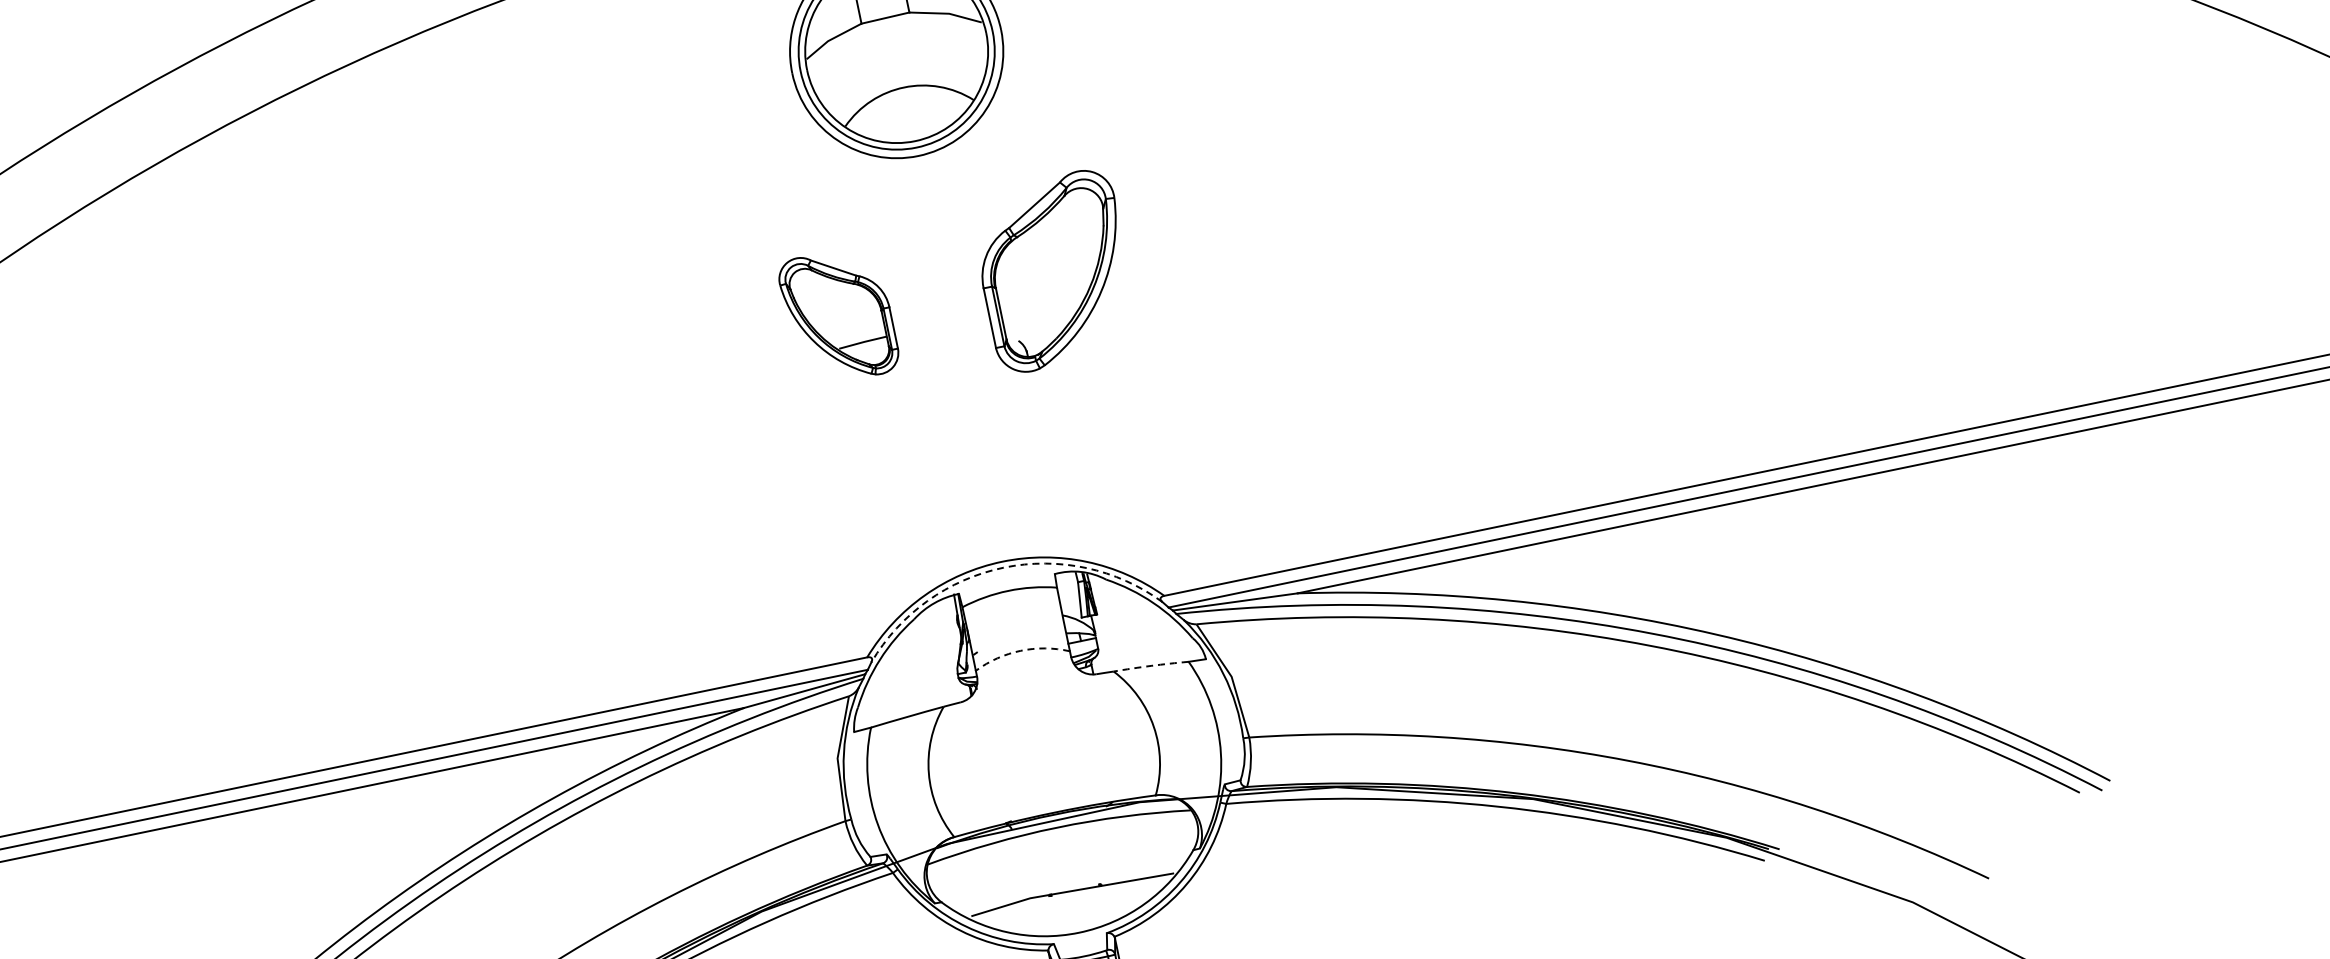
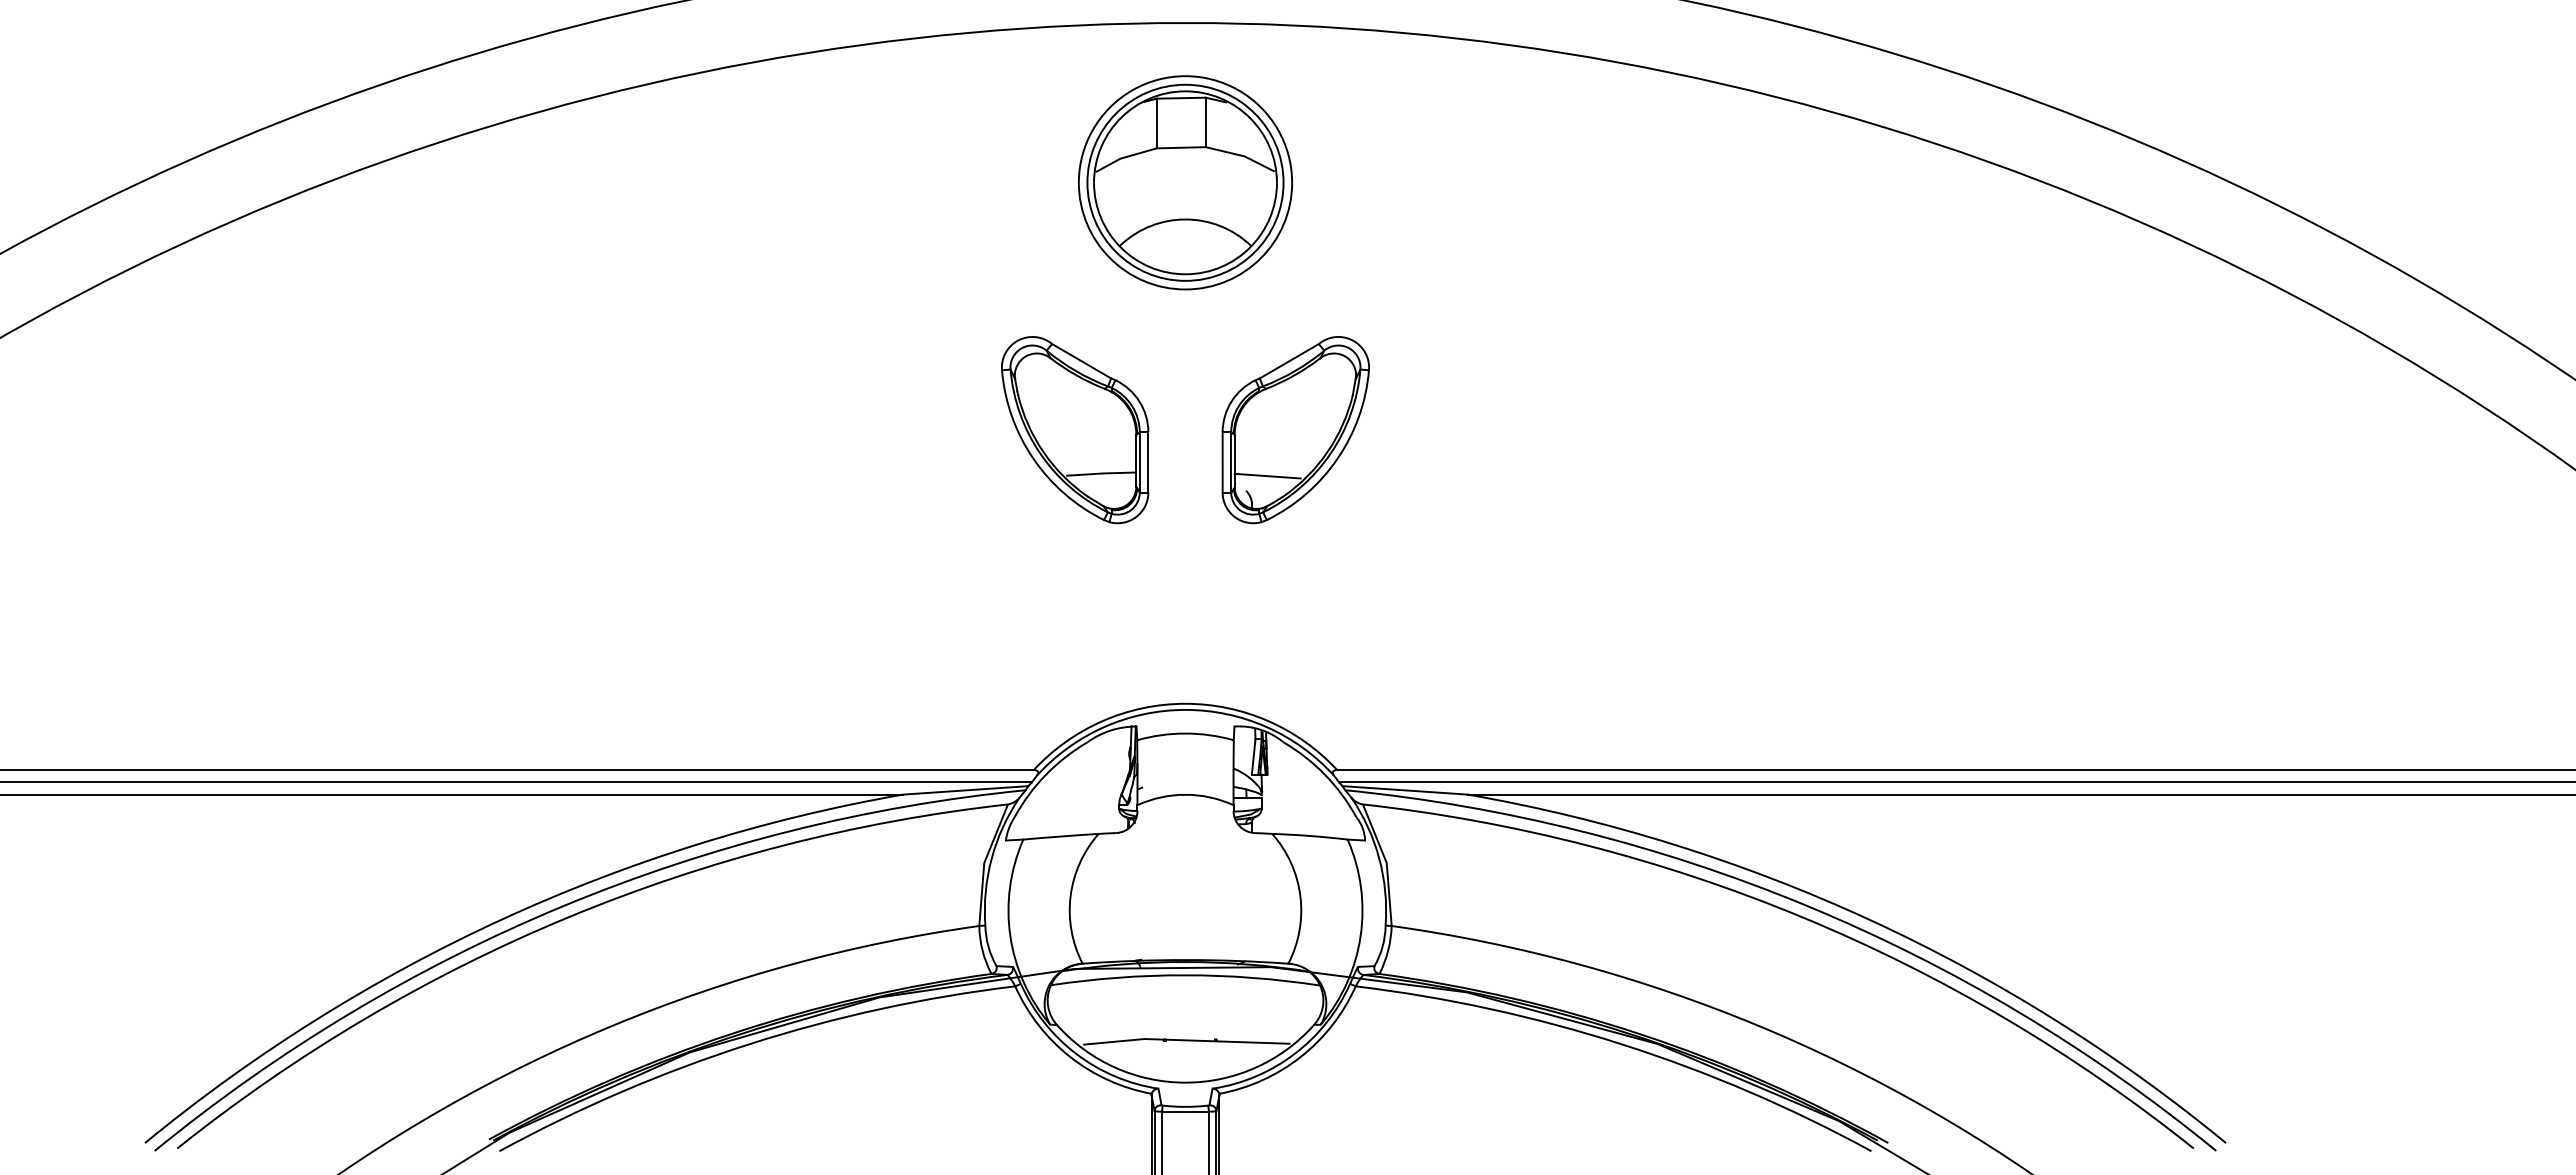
part: (839, 316) -> (1075, 430), size x1.43
line: (1036, 321) -> (1267, 475), added
arc: (1003, 567) -> (1185, 709), dashed -> solid
arc: (1020, 650) -> (1185, 794), dashed -> solid
arc: (1151, 665) -> (1310, 835), dashed -> solid

